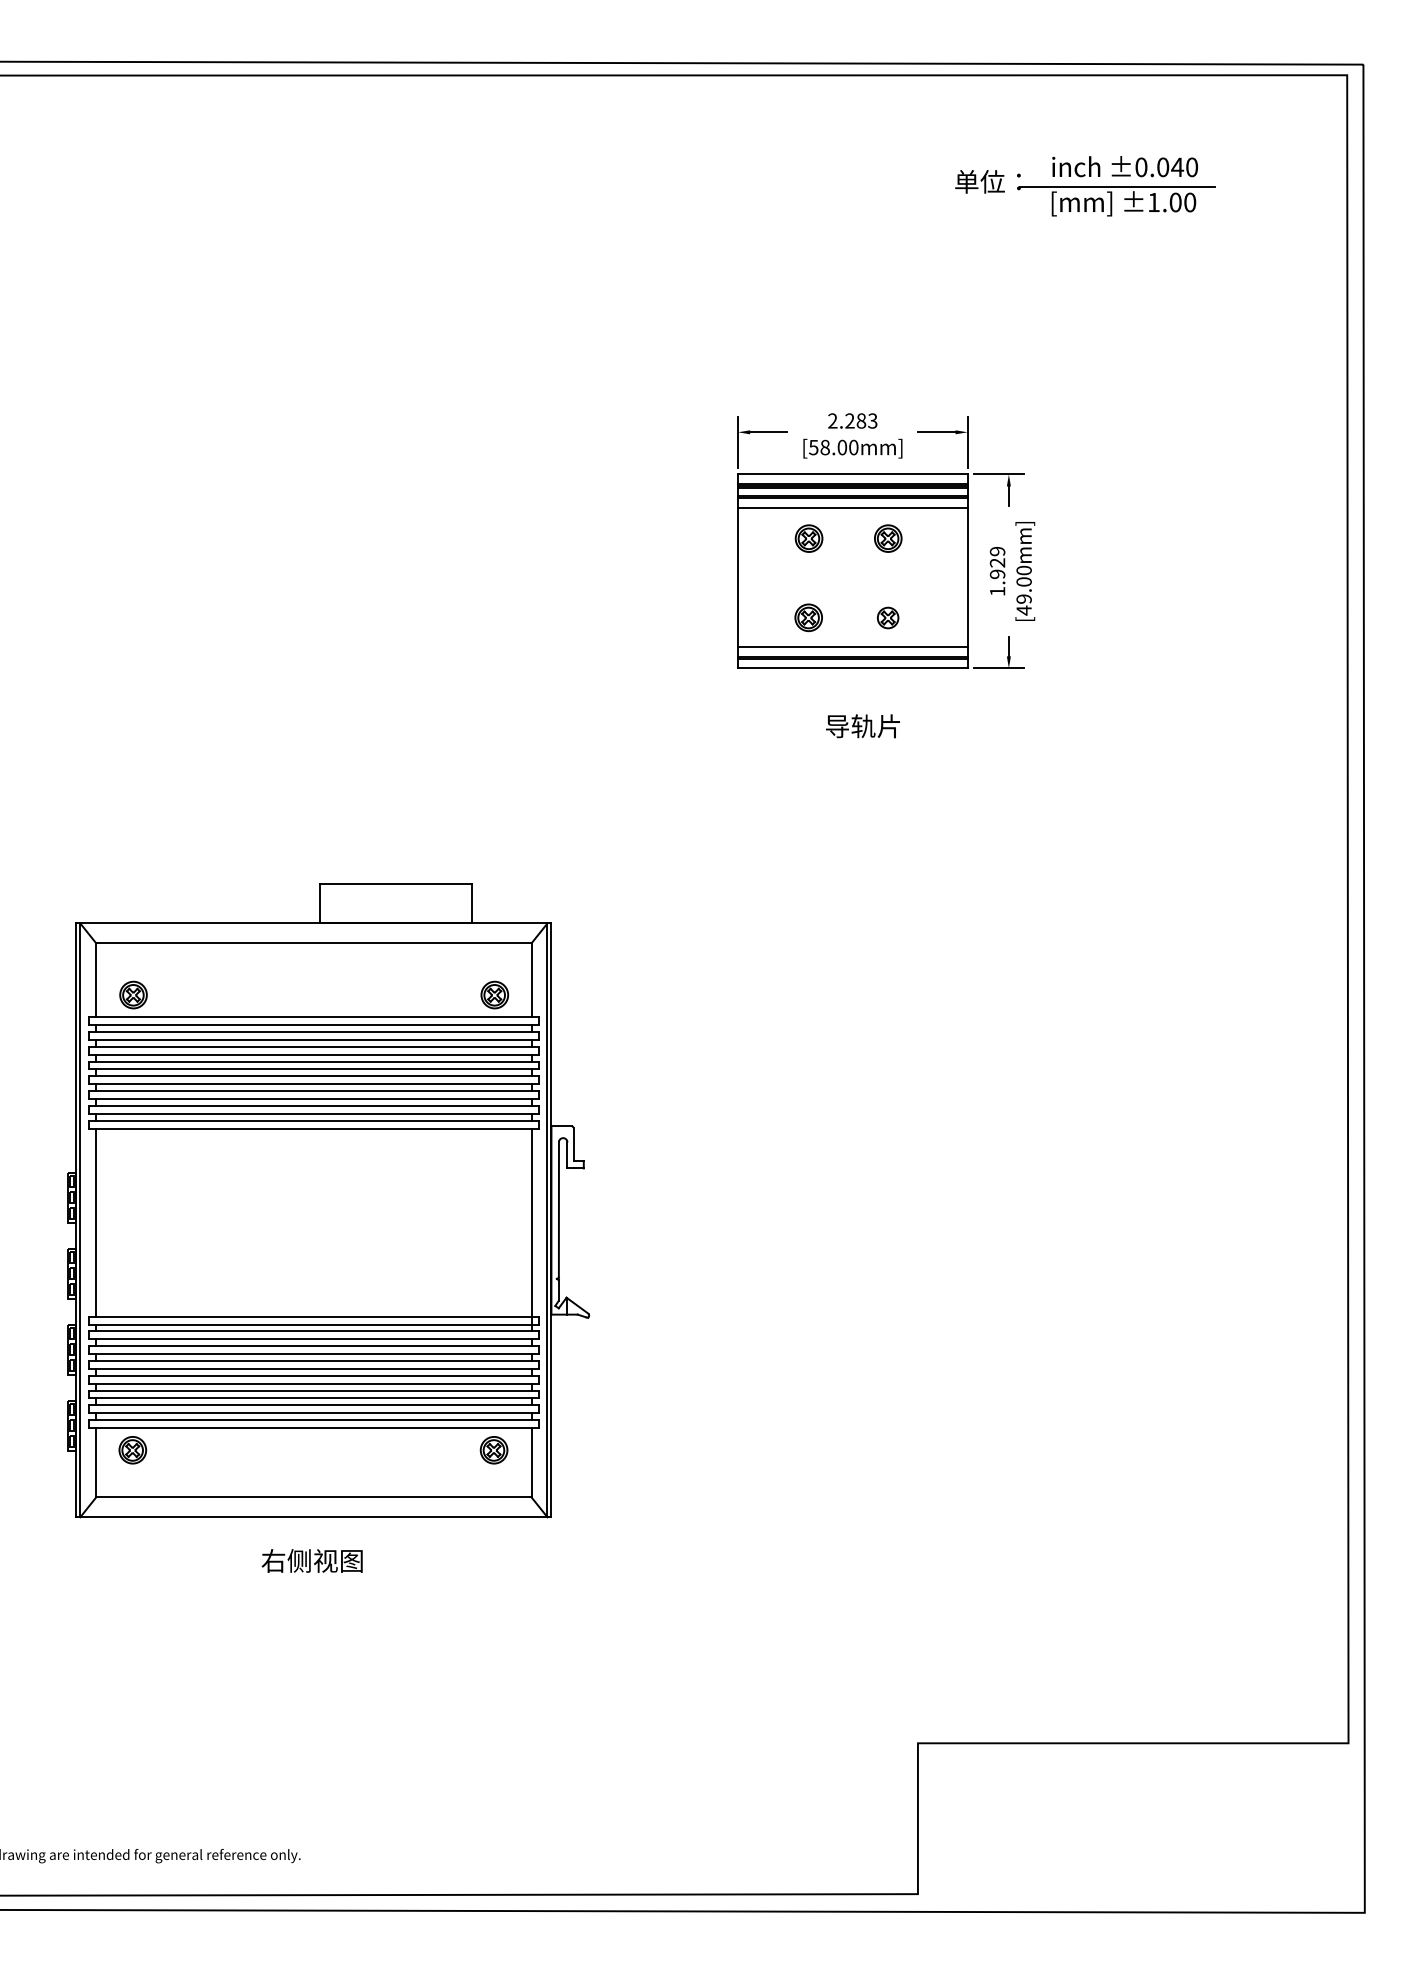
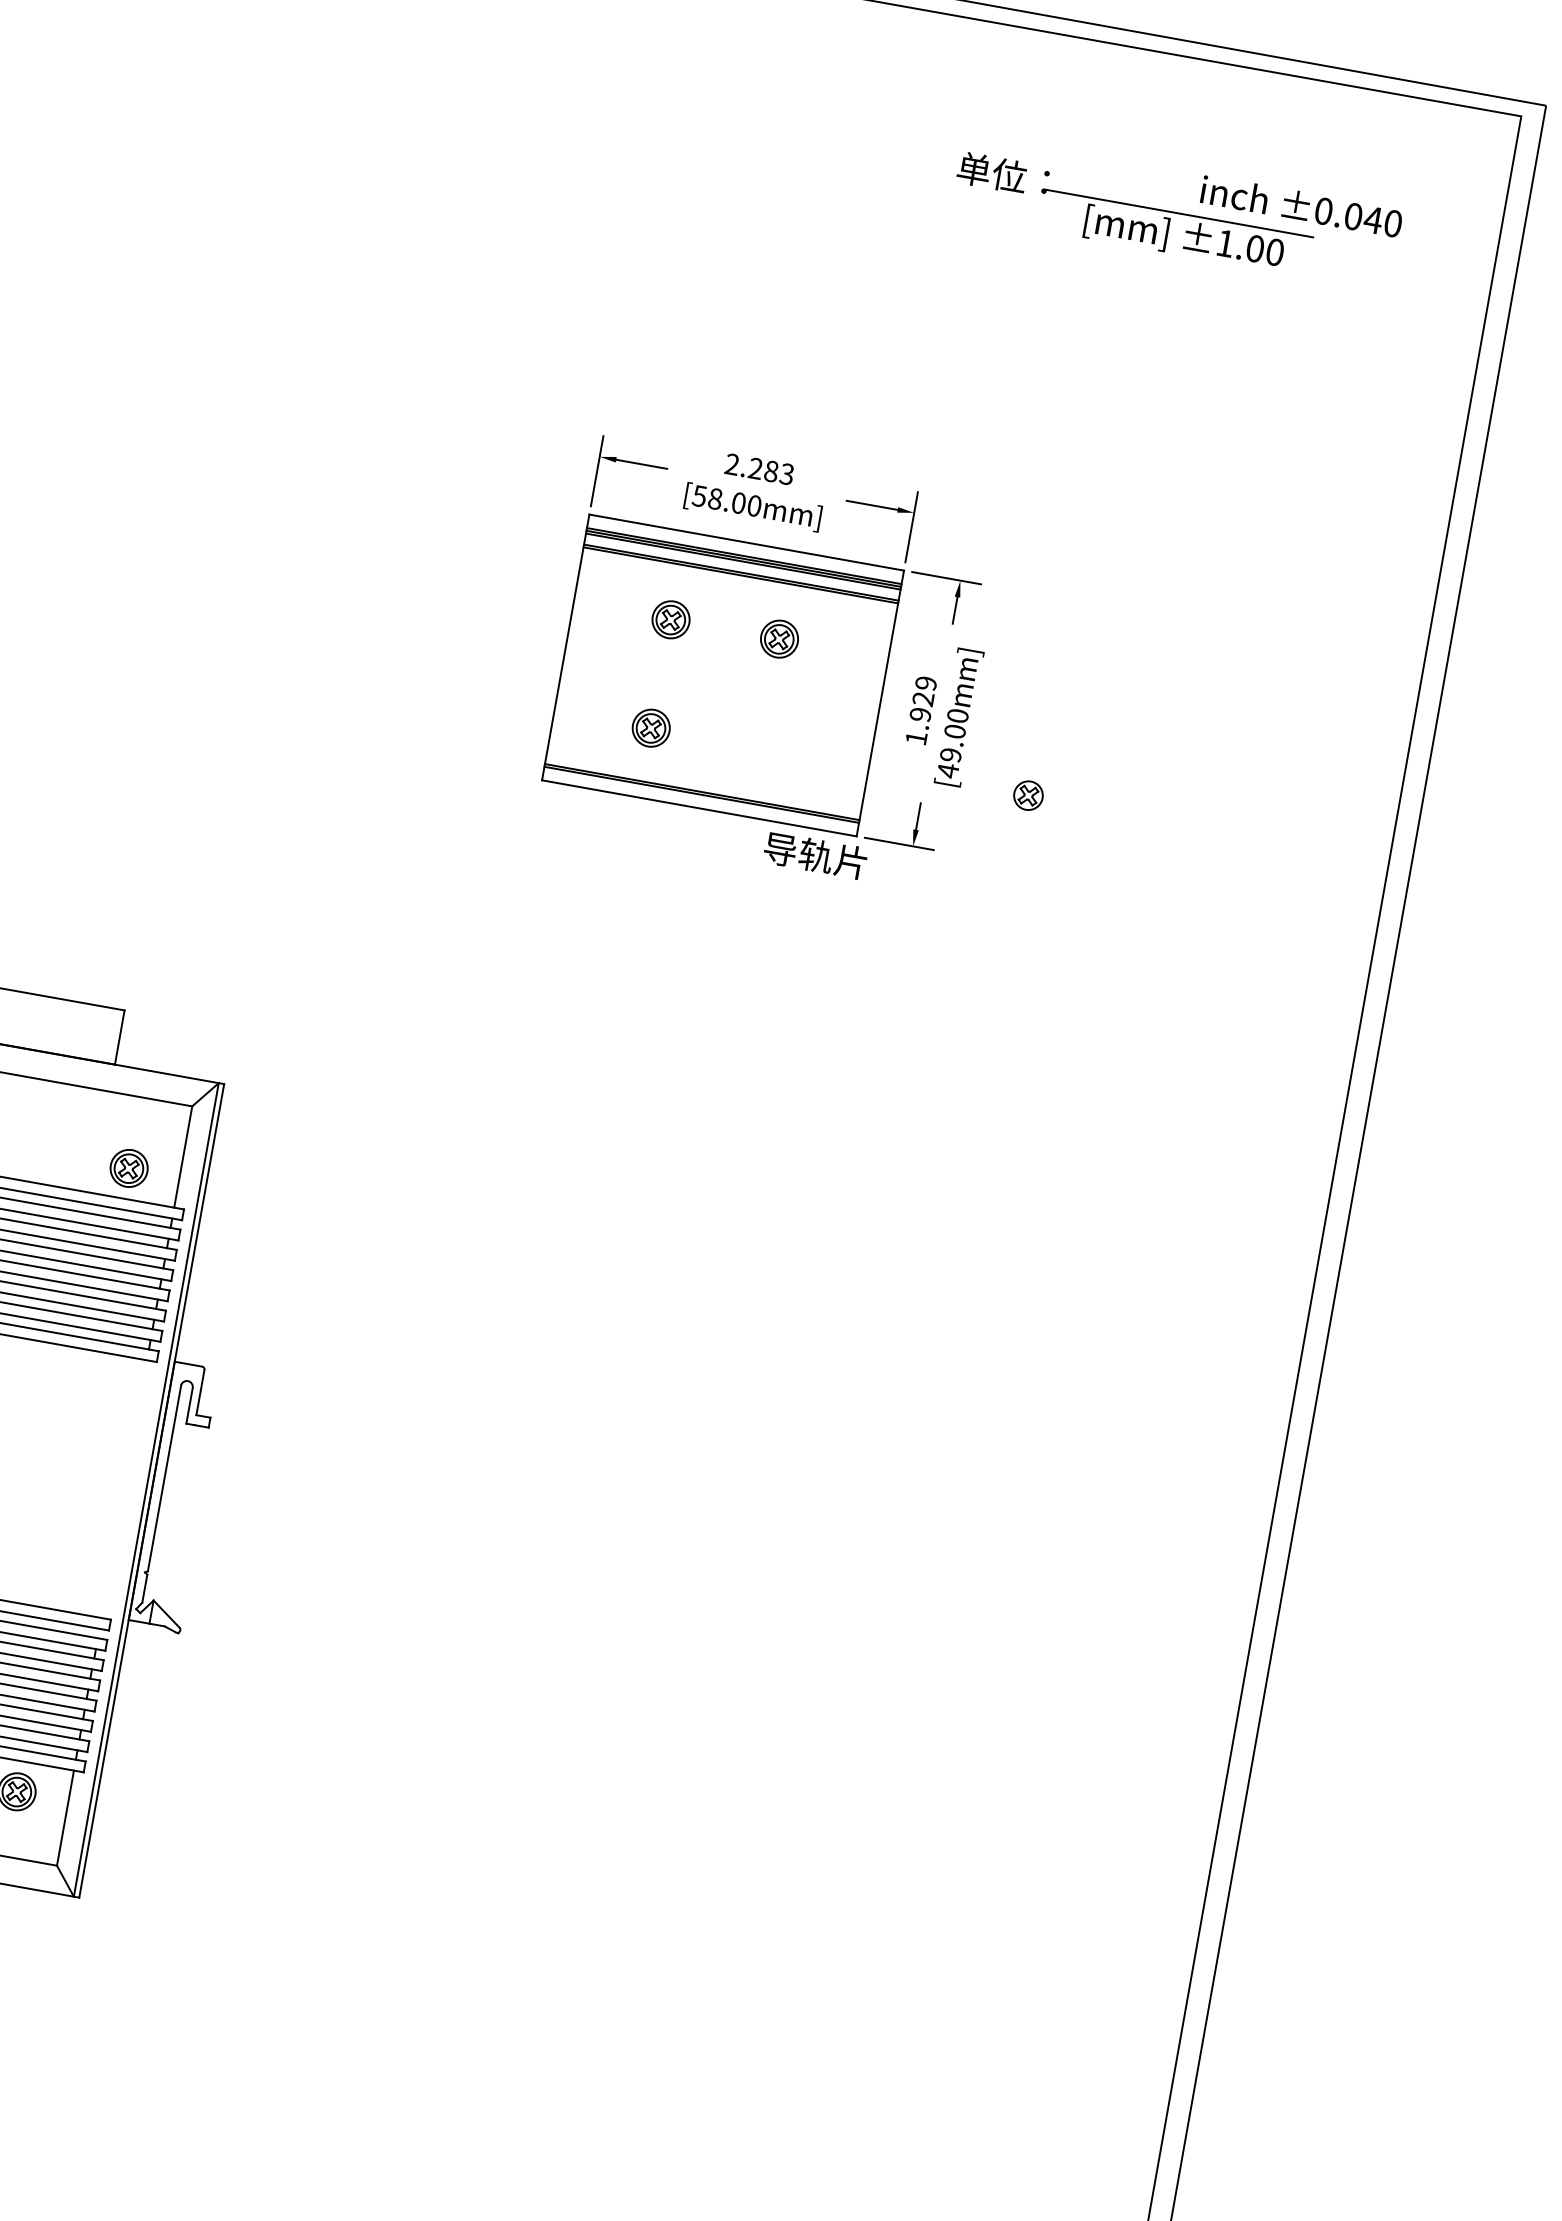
text: (1124, 166) -> (1300, 206), moved
line: (852, 508) -> (737, 589), removed
part: (888, 617) -> (1029, 795), moved
line: (852, 646) -> (704, 778), removed
text: (862, 726) -> (814, 855), moved
line: (531, 1229) -> (122, 1498), removed

